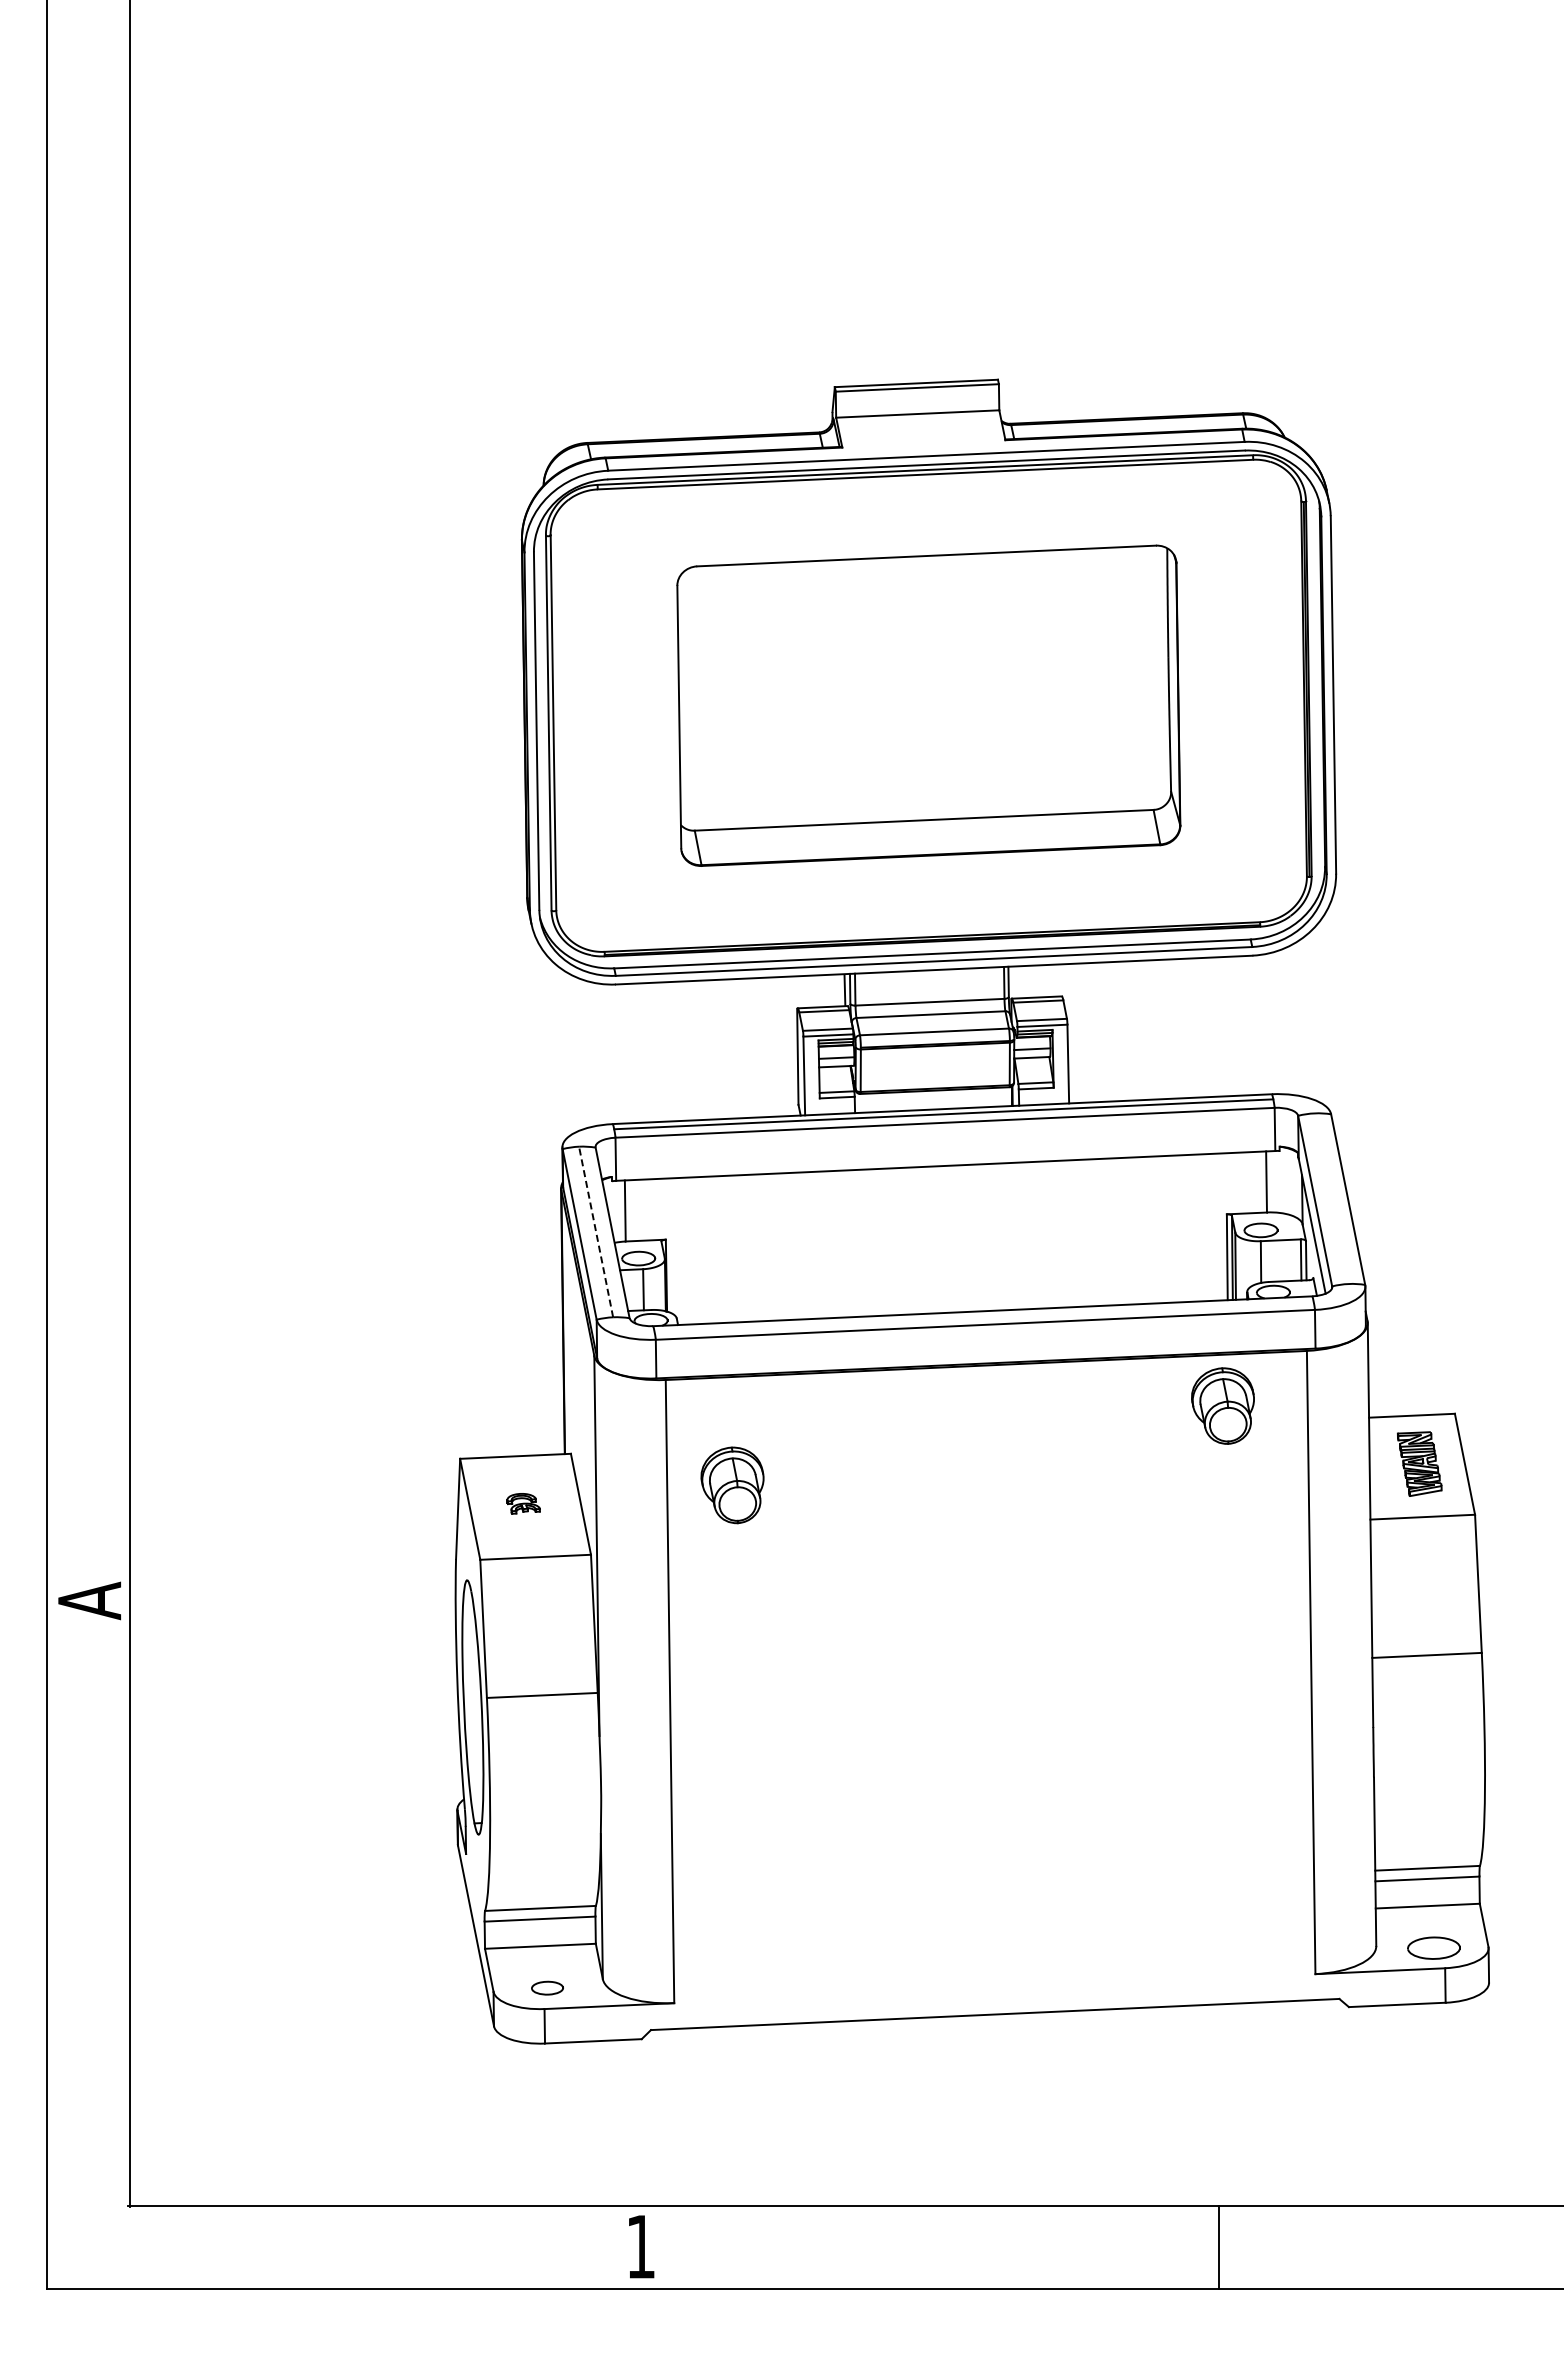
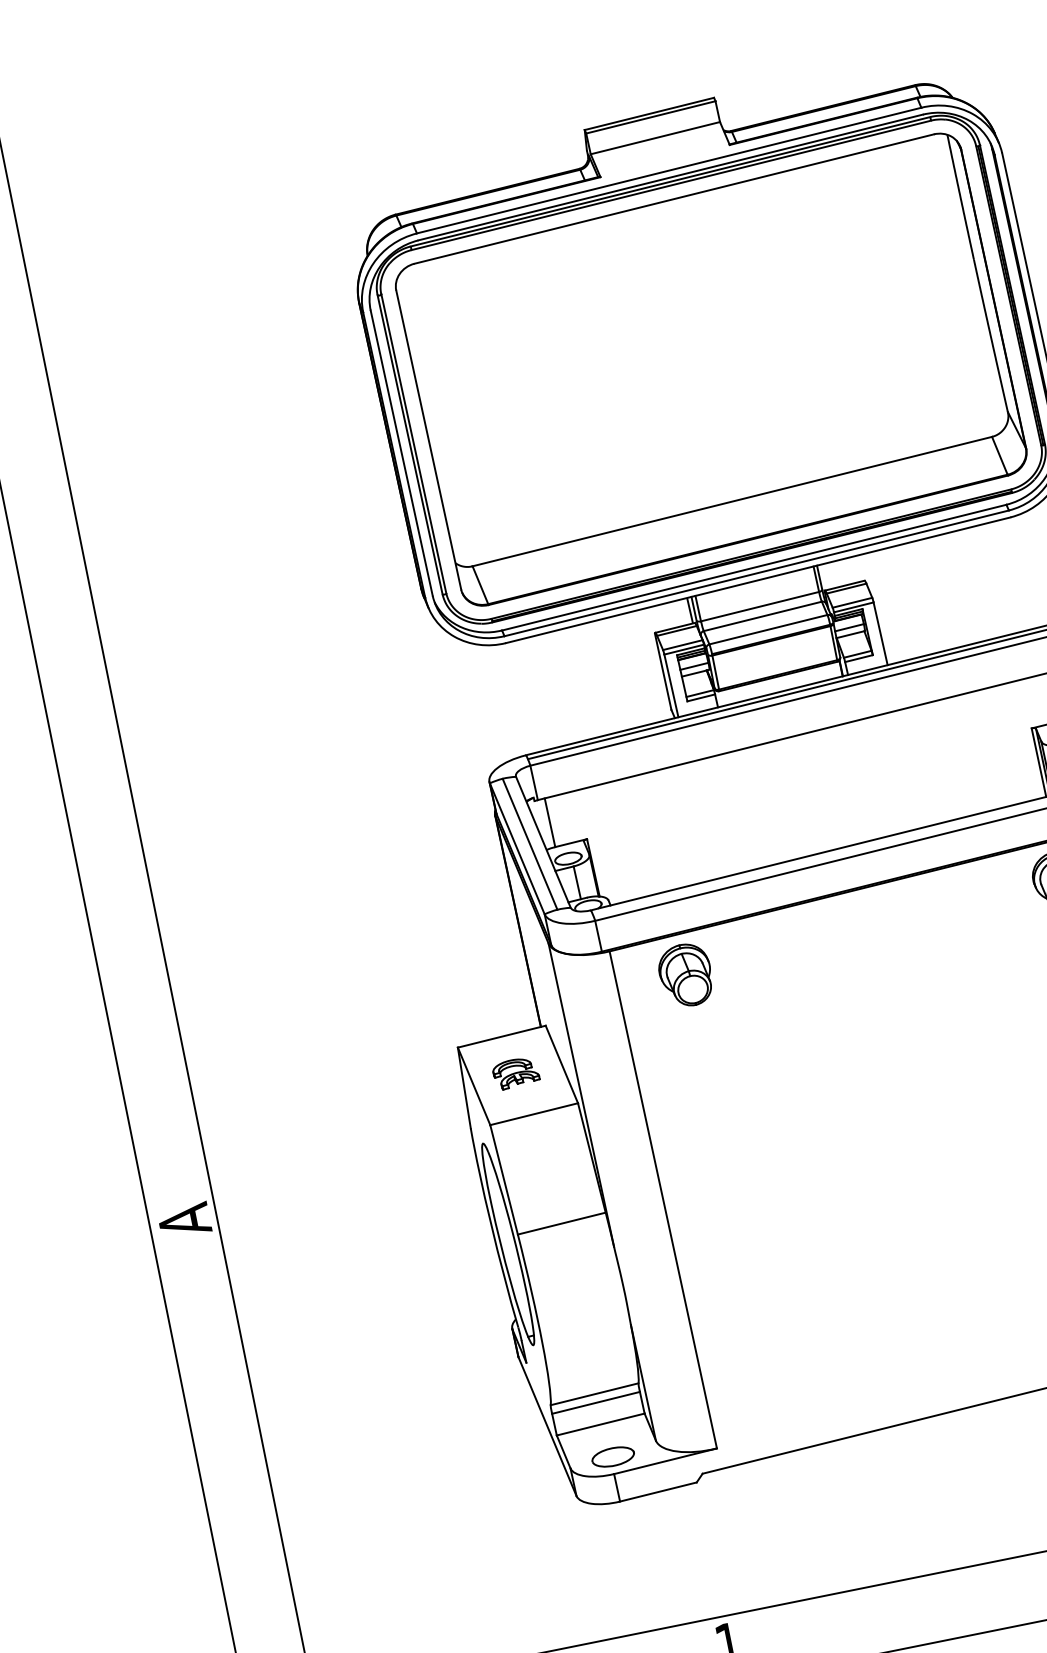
part: (928, 705) -> (711, 369), size x1.43
line: (596, 1231) -> (530, 843), dashed -> solid
part: (732, 1485) -> (685, 975), moved
part: (523, 1503) -> (515, 1073), size x1.67
part: (547, 1987) -> (613, 1456), size x1.67

